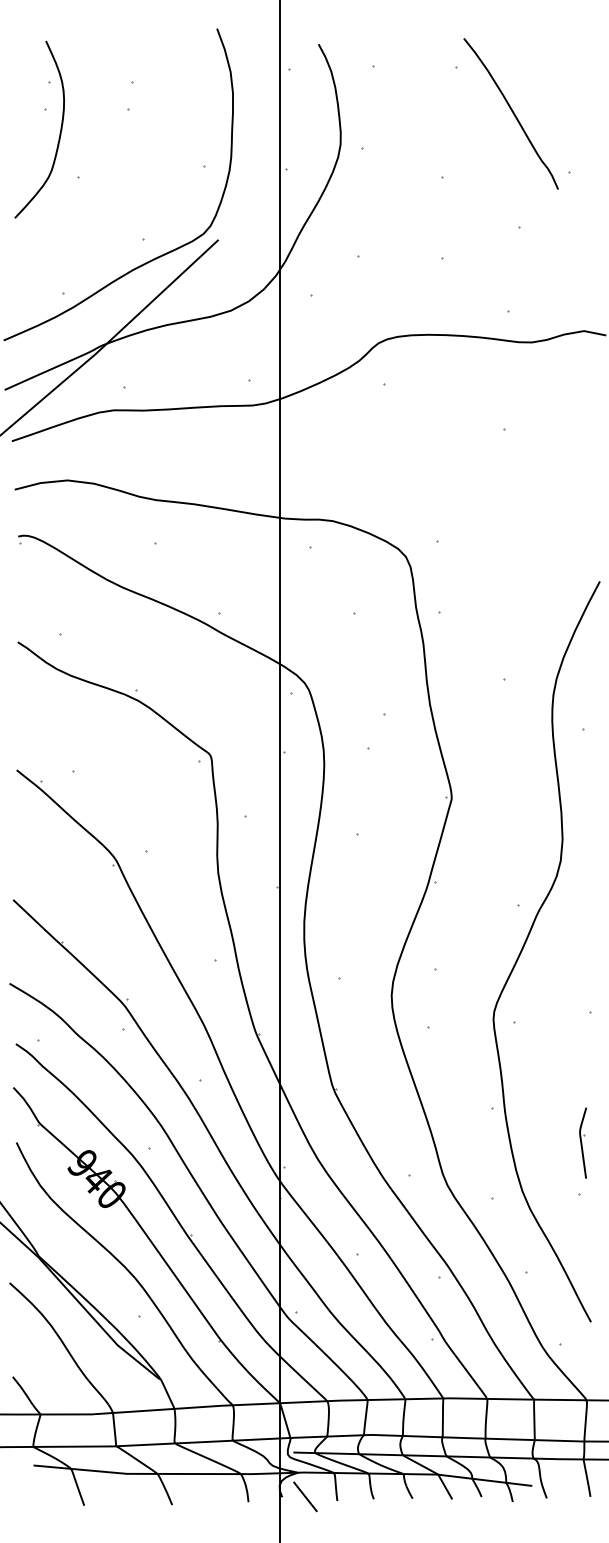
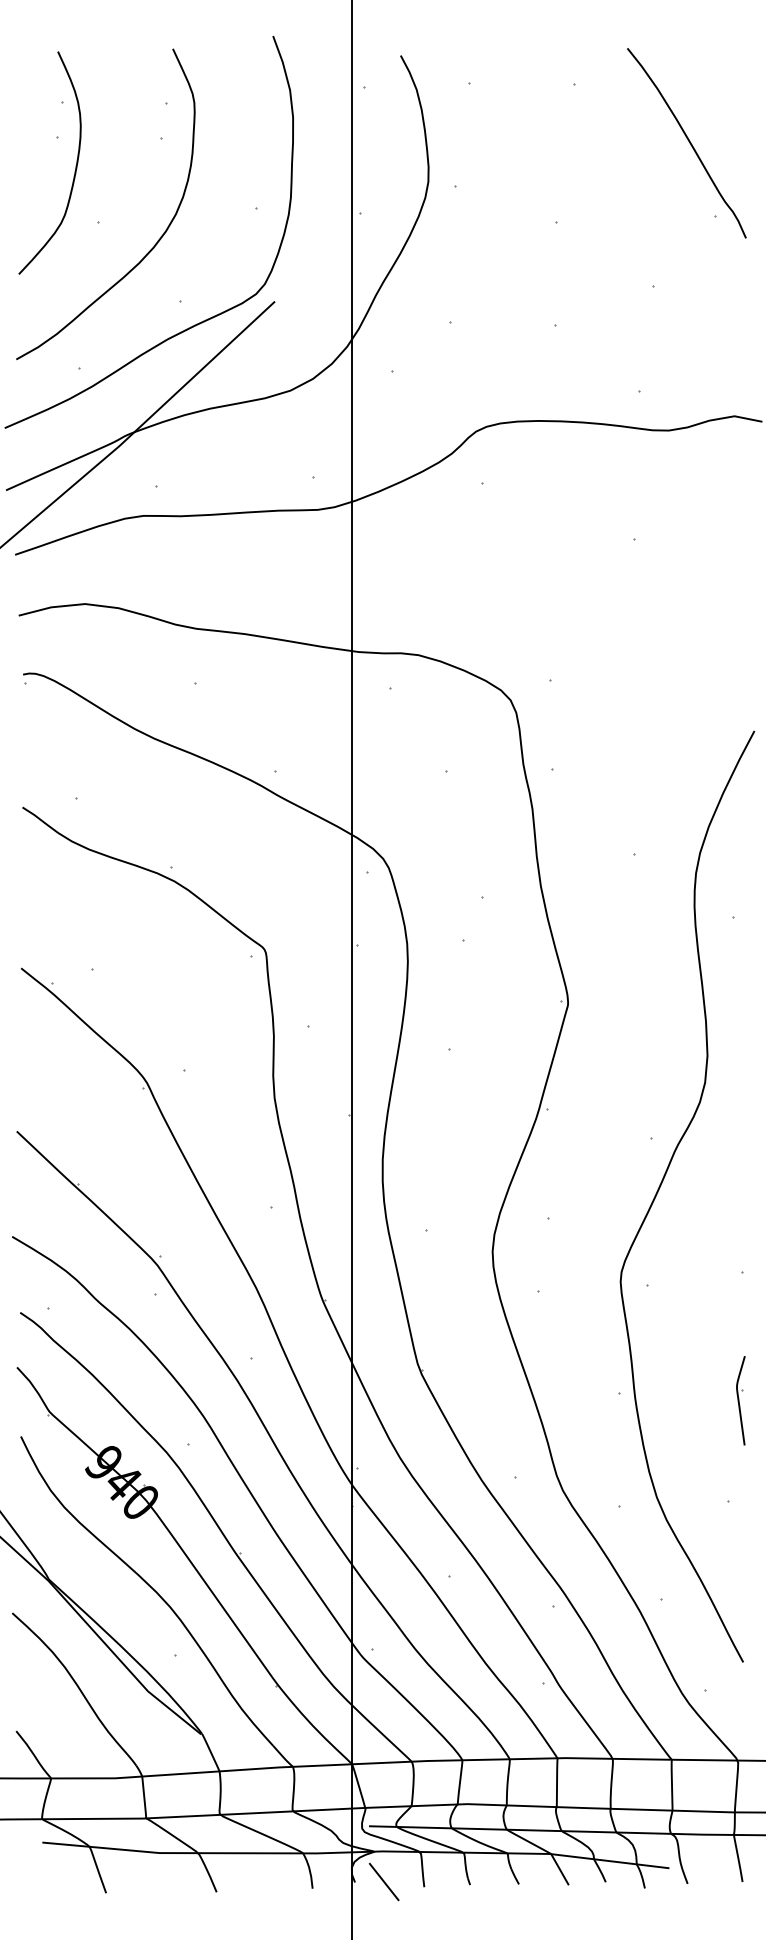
curve: (512, 113) -> (688, 142), moved
curve: (122, 194) -> (154, 244), added
part: (583, 1142) -> (741, 1399), moved

